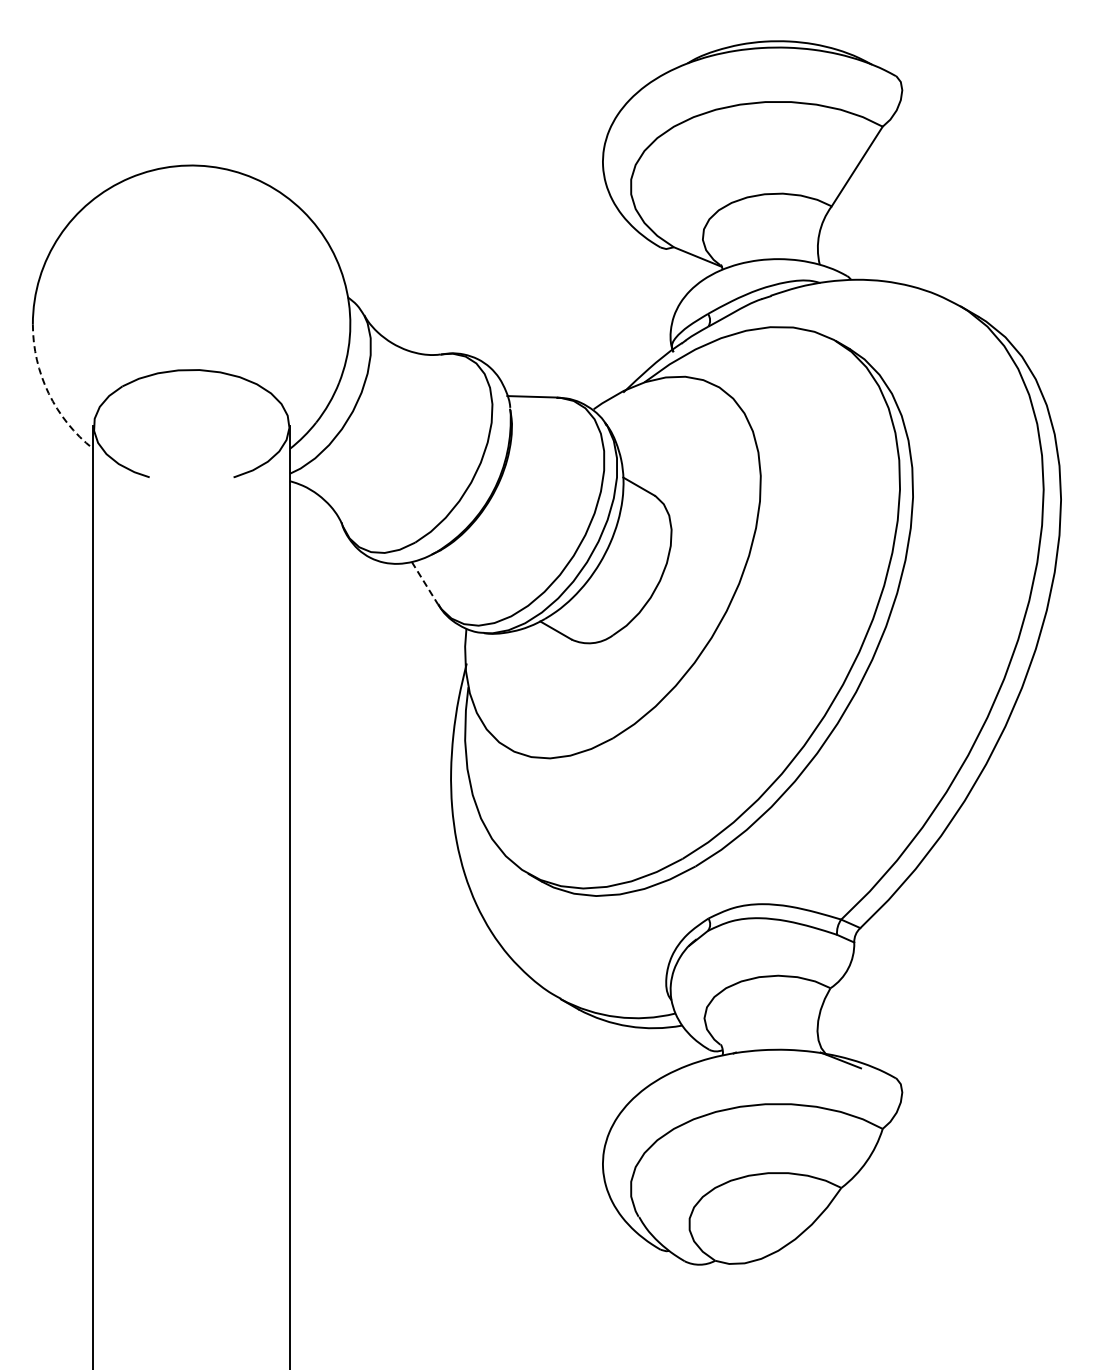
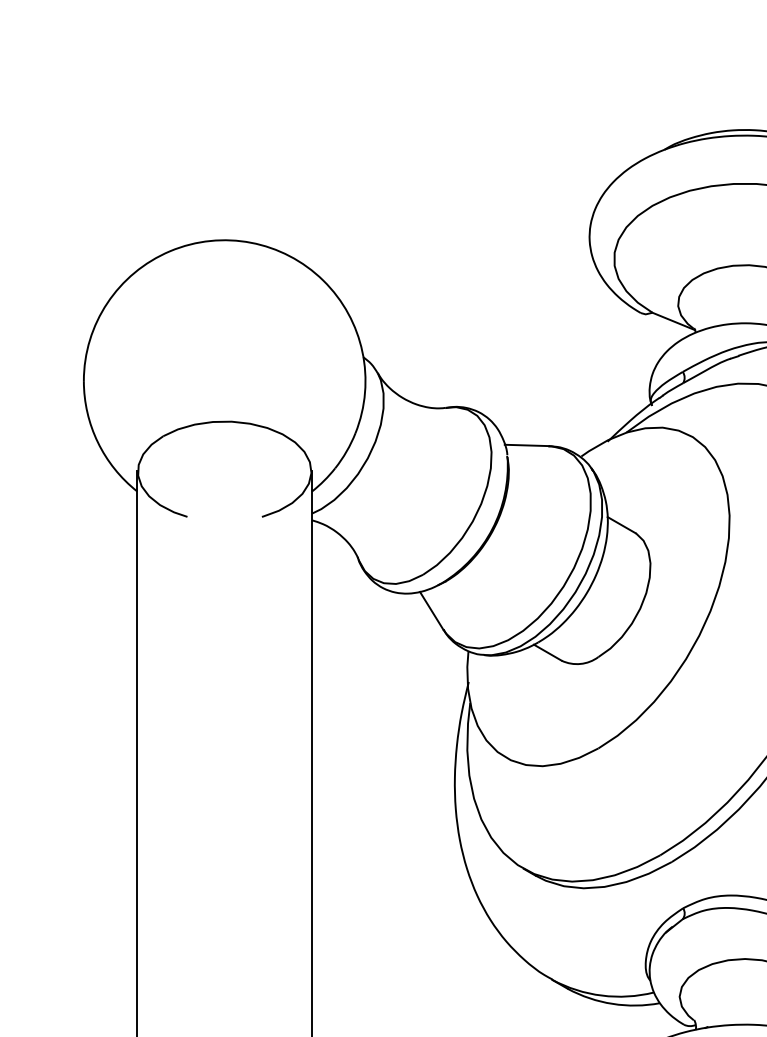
arc: (48, 393) -> (97, 442), dashed -> solid
line: (424, 583) -> (431, 611), dashed -> solid

